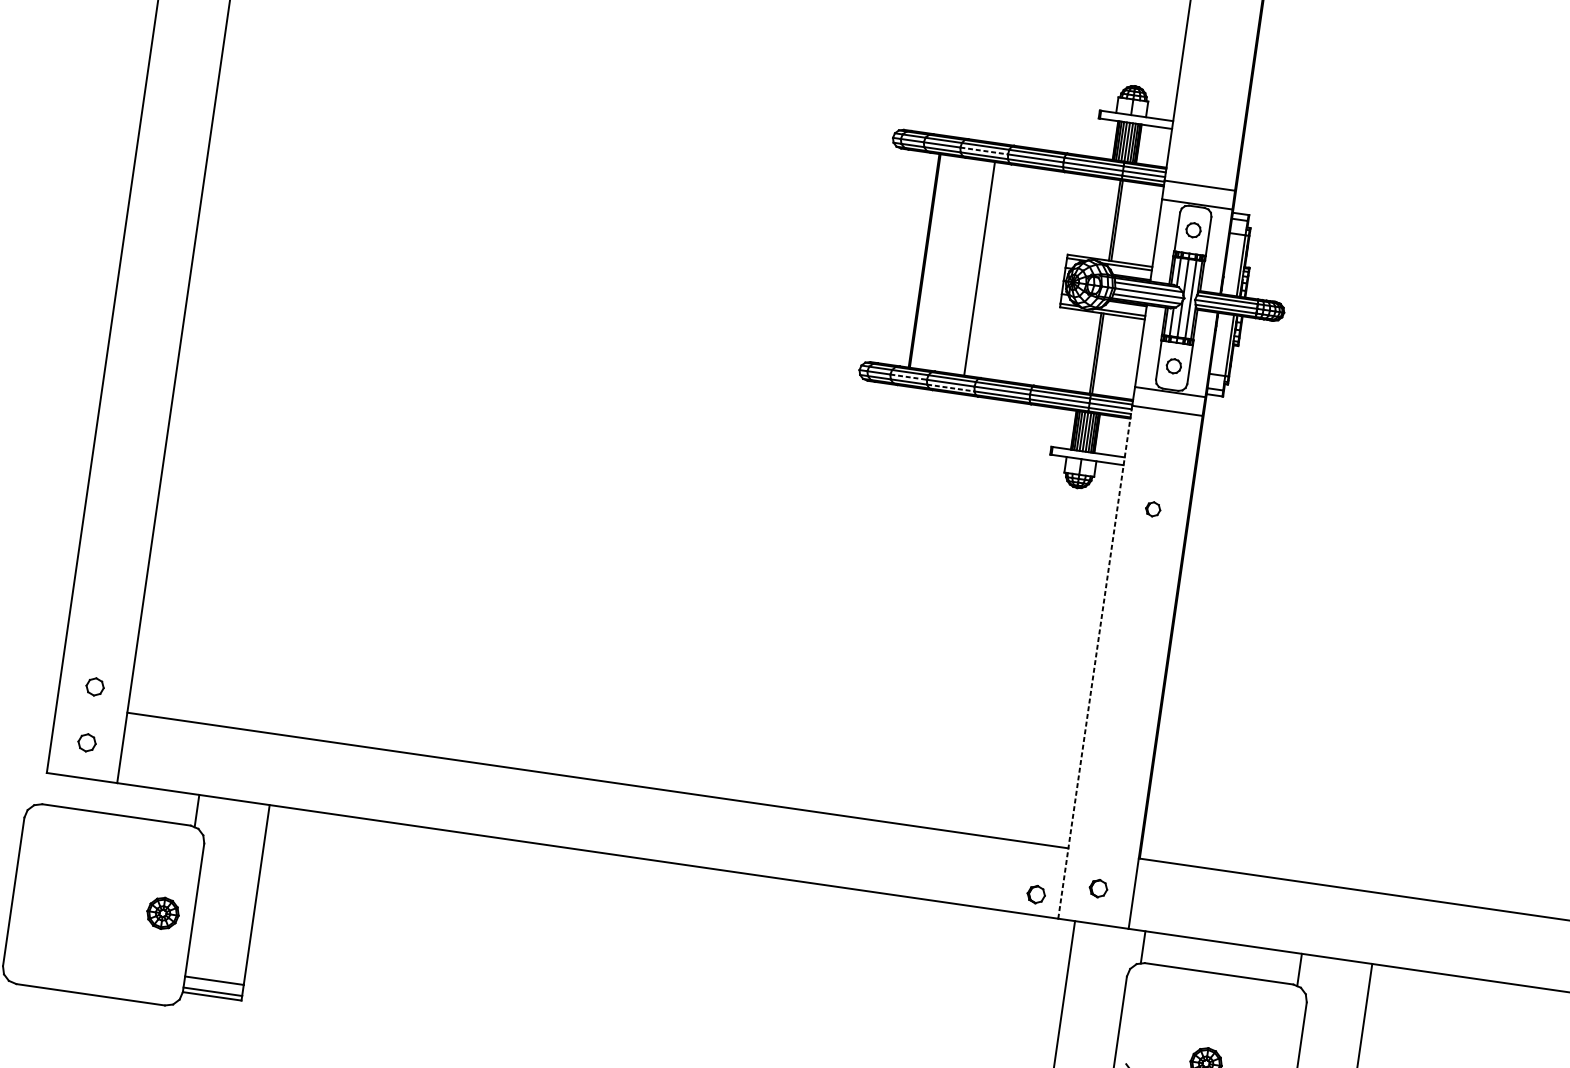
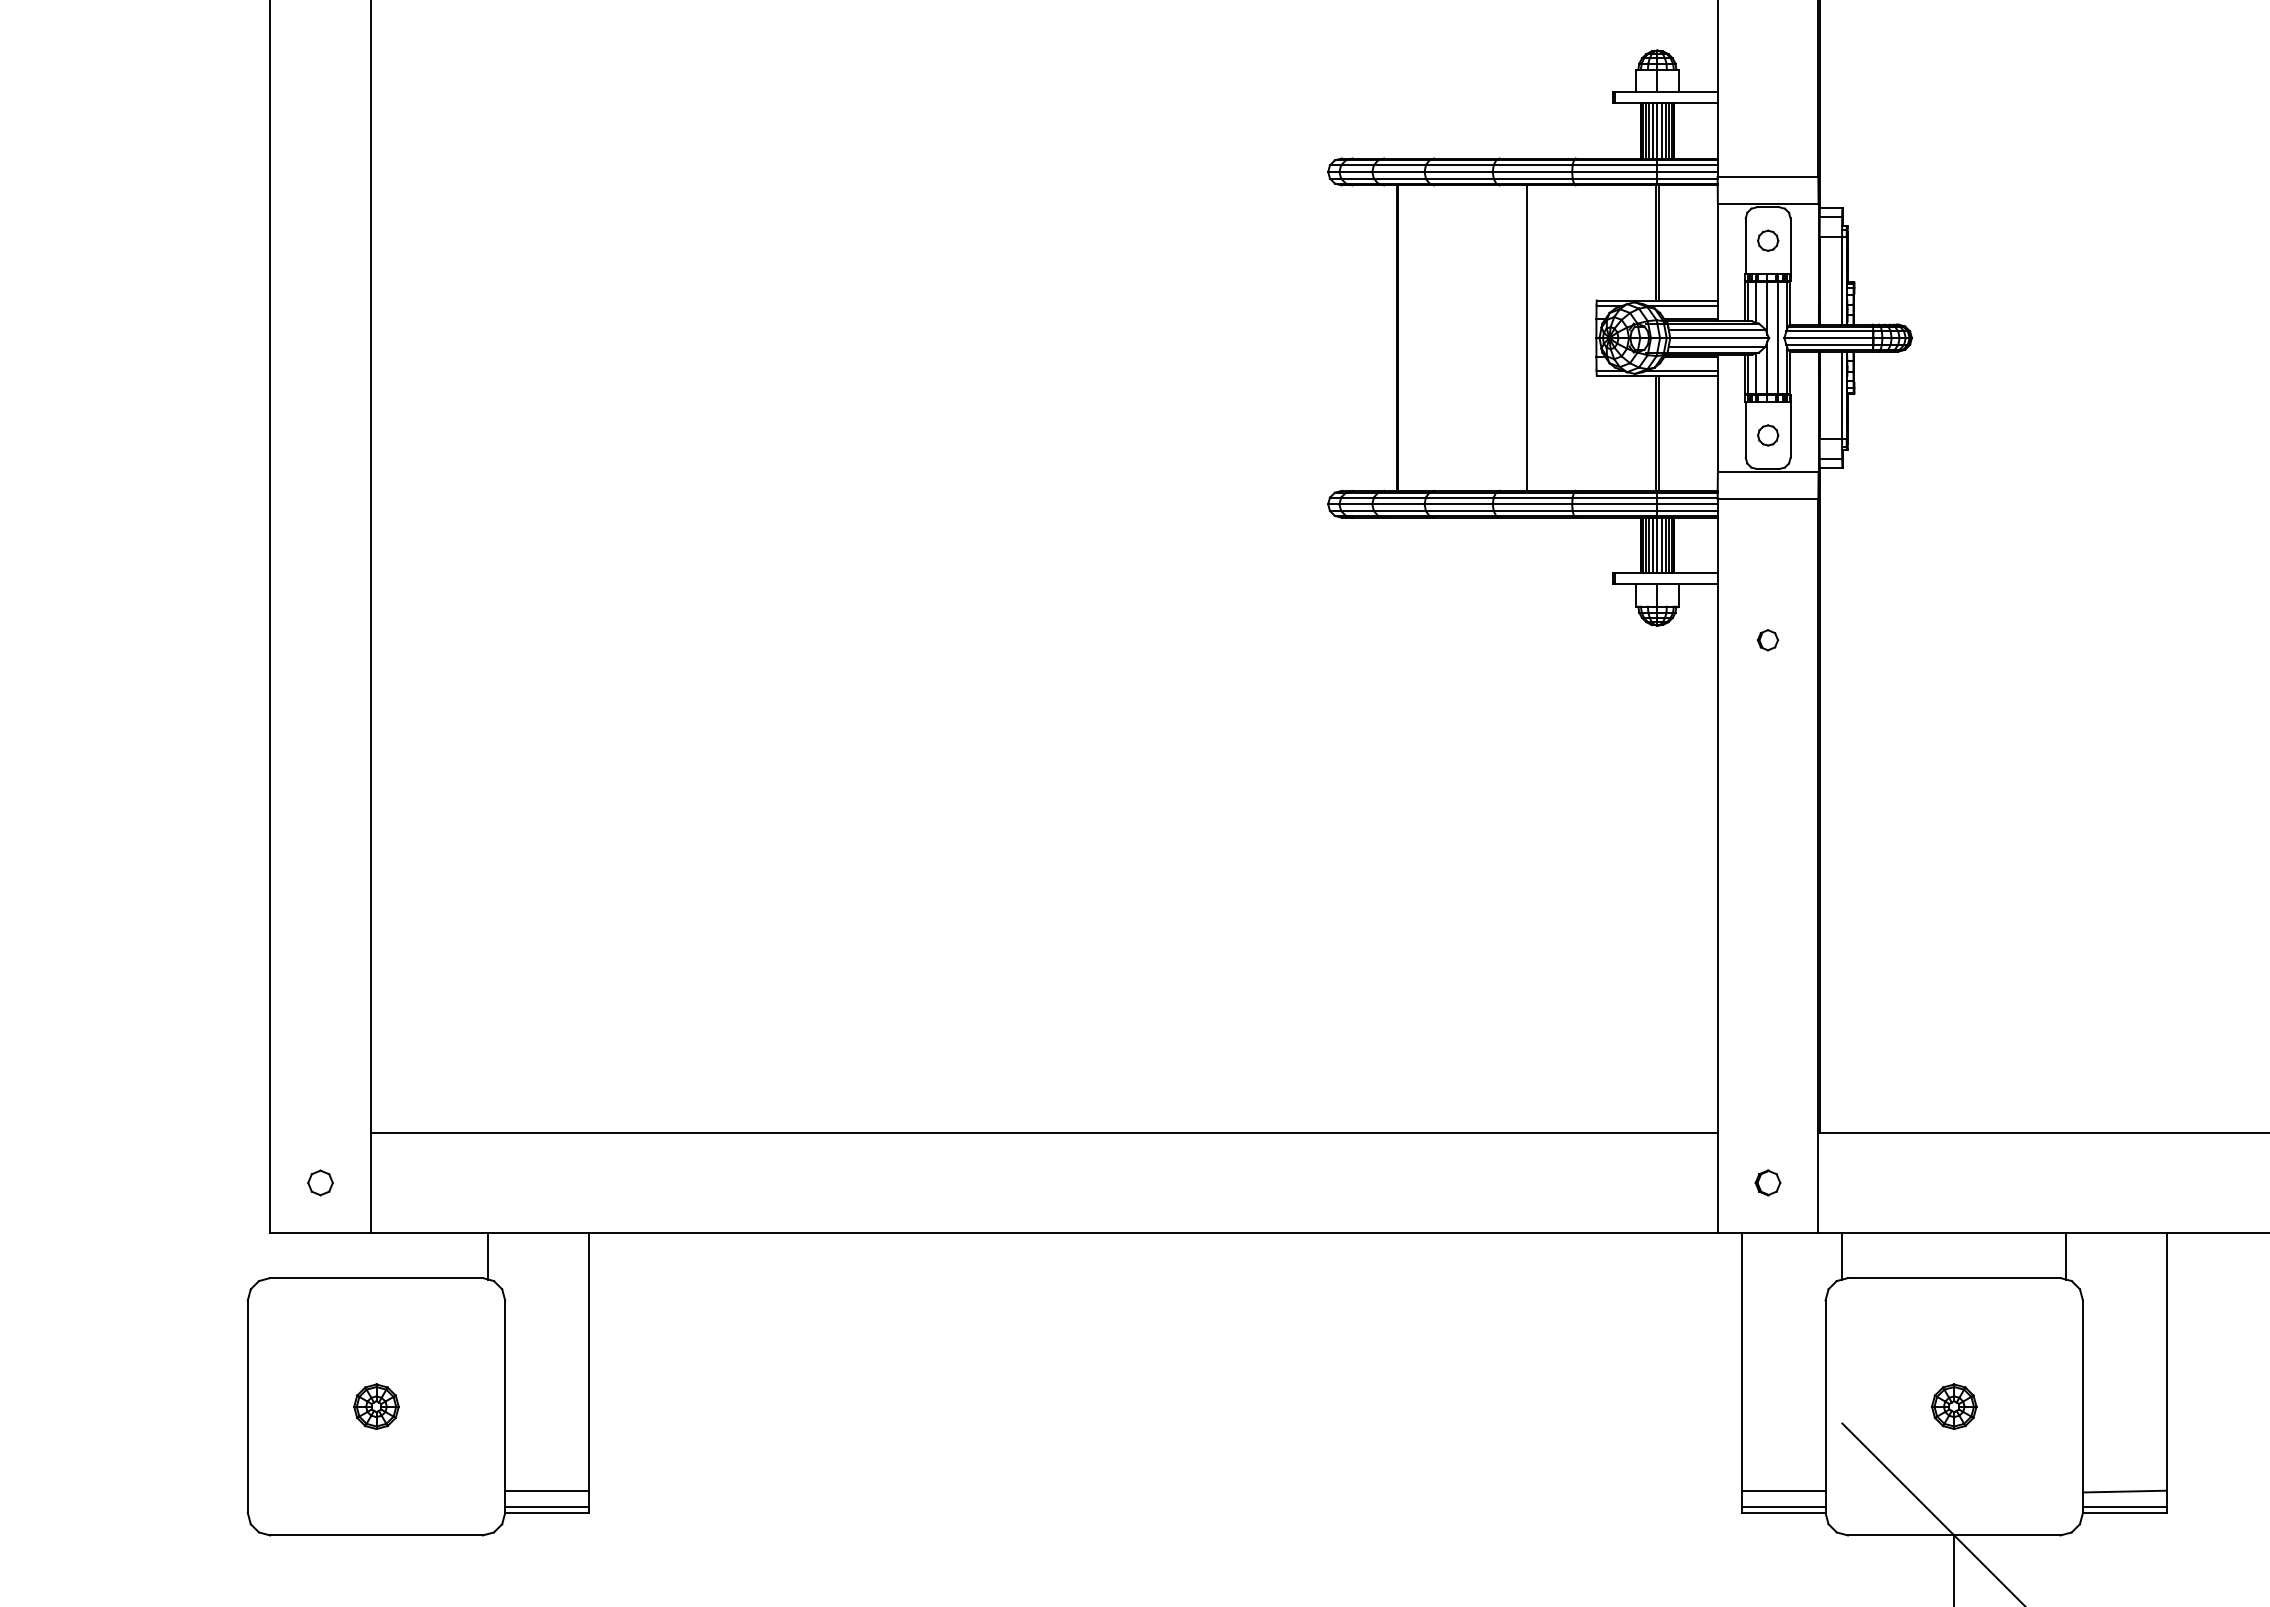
line: (984, 150) -> (1459, 171), dashed -> solid
line: (979, 268) -> (1527, 337), moved
line: (908, 377) -> (1398, 504), dashed -> solid
line: (950, 388) -> (1459, 511), dashed -> solid
line: (1095, 661) -> (1717, 865), dashed -> solid
part: (95, 686) -> (320, 1102), removed
part: (1036, 894) -> (1681, 1203), removed
part: (163, 913) -> (376, 1406), moved

